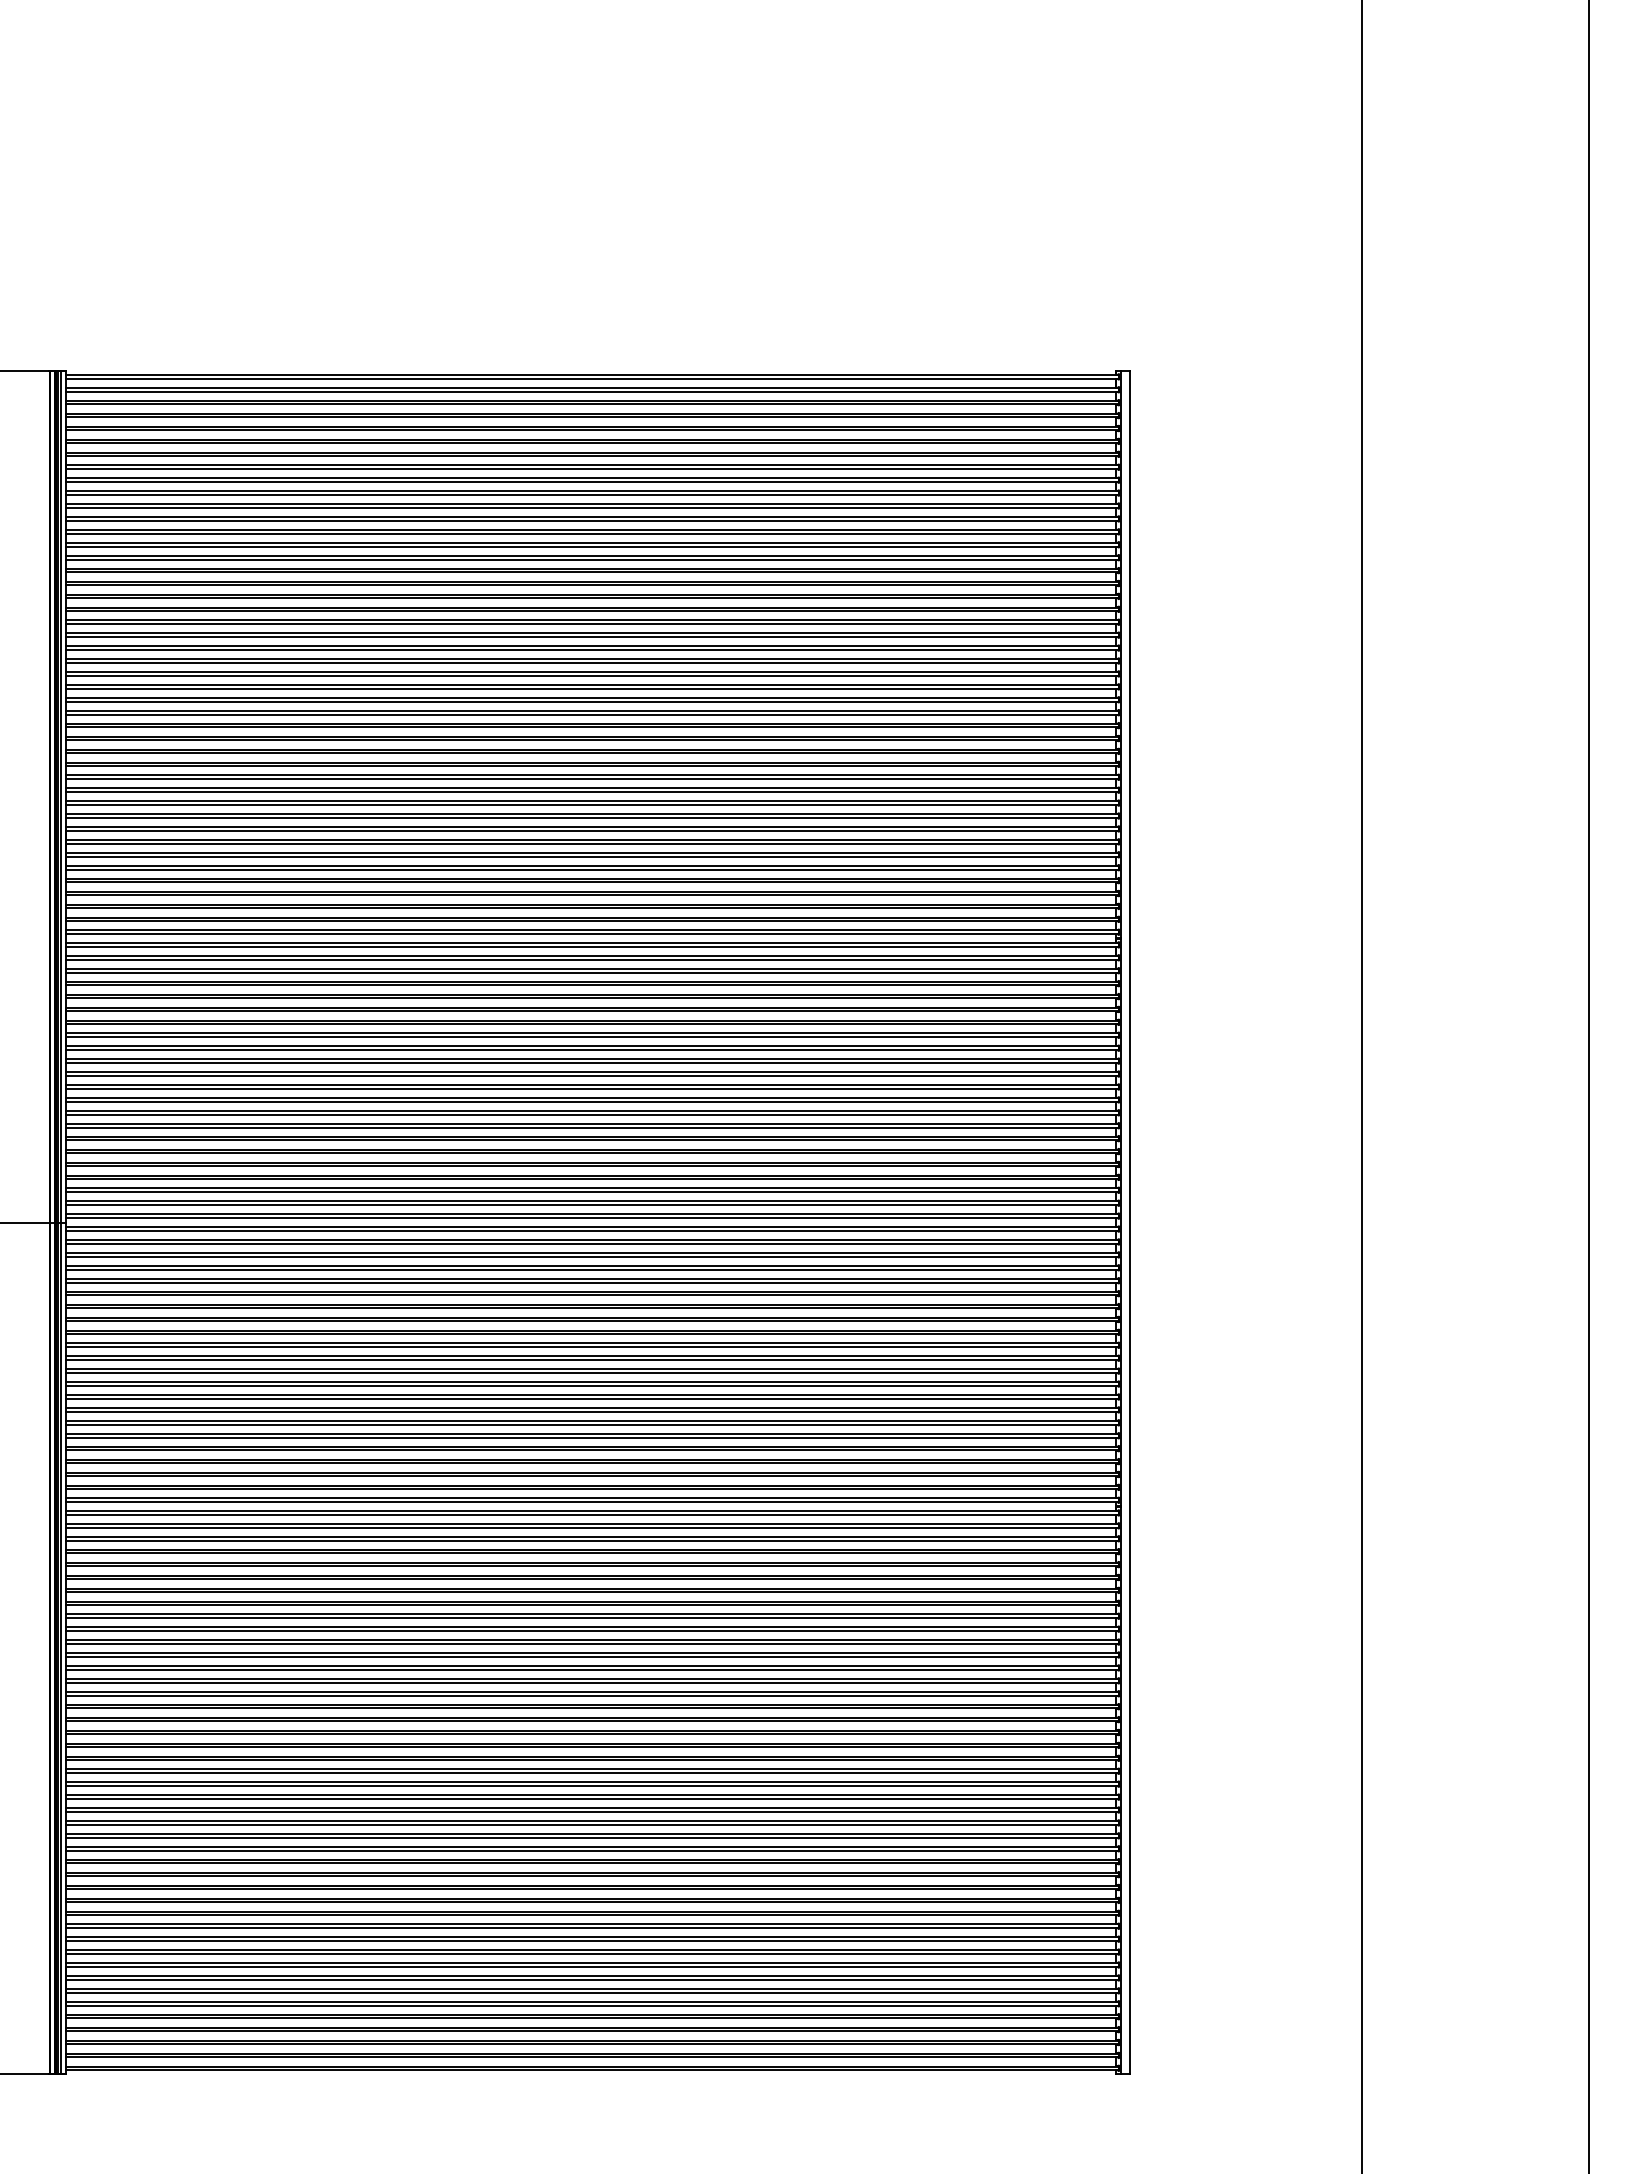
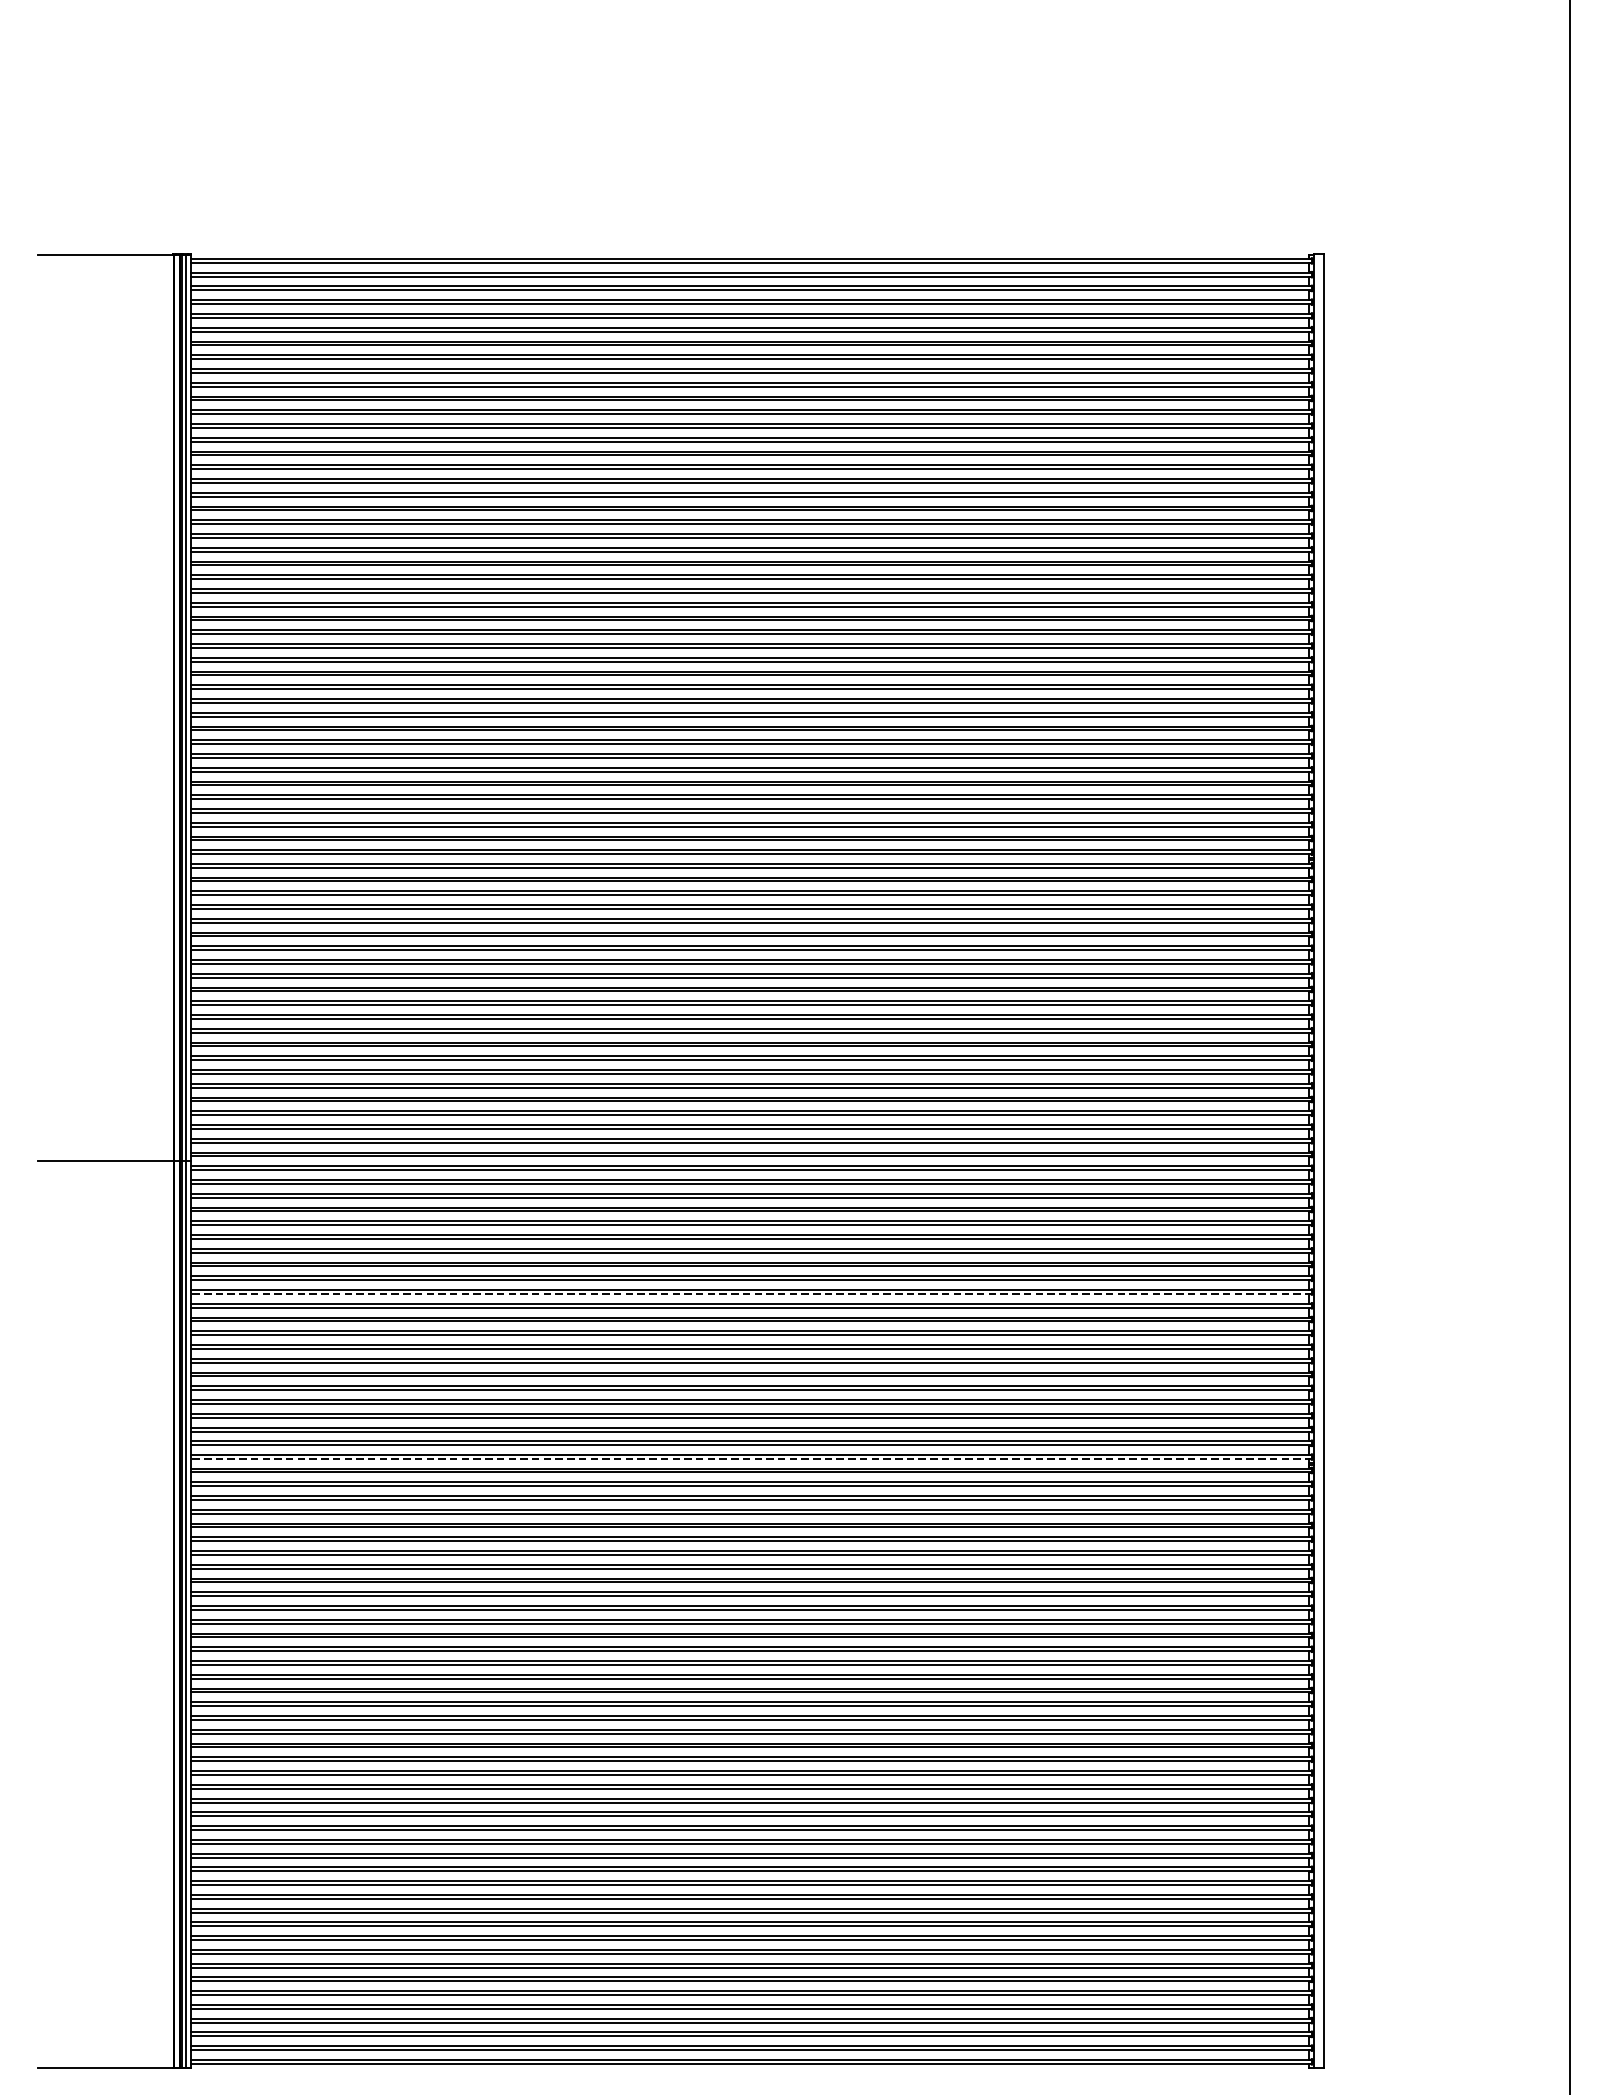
line: (592, 1347) -> (751, 1294), solid -> dashed
line: (592, 1502) -> (751, 1459), solid -> dashed

